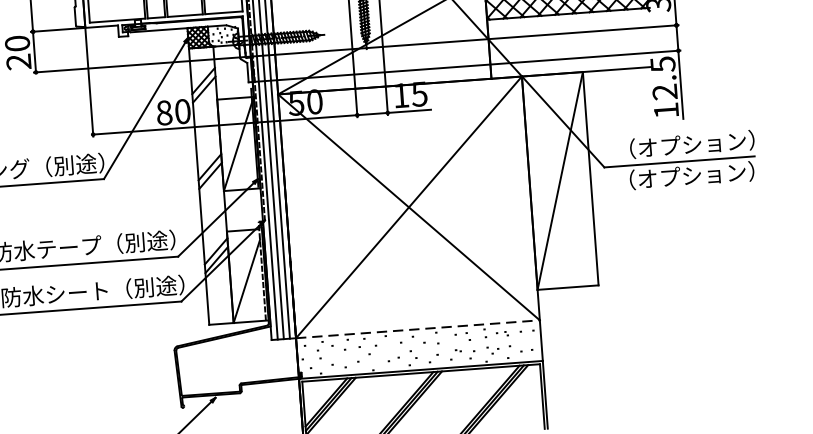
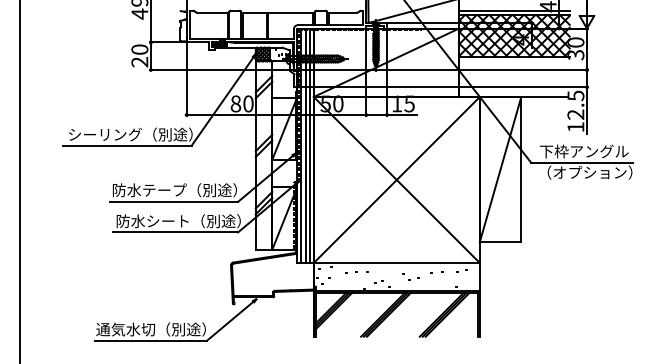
text: (684, 145) -> (586, 151), （オプション） -> 下枠アングル
line: (417, 330) -> (396, 263), dashed -> solid
part: (439, 347) -> (410, 276), size x0.71

